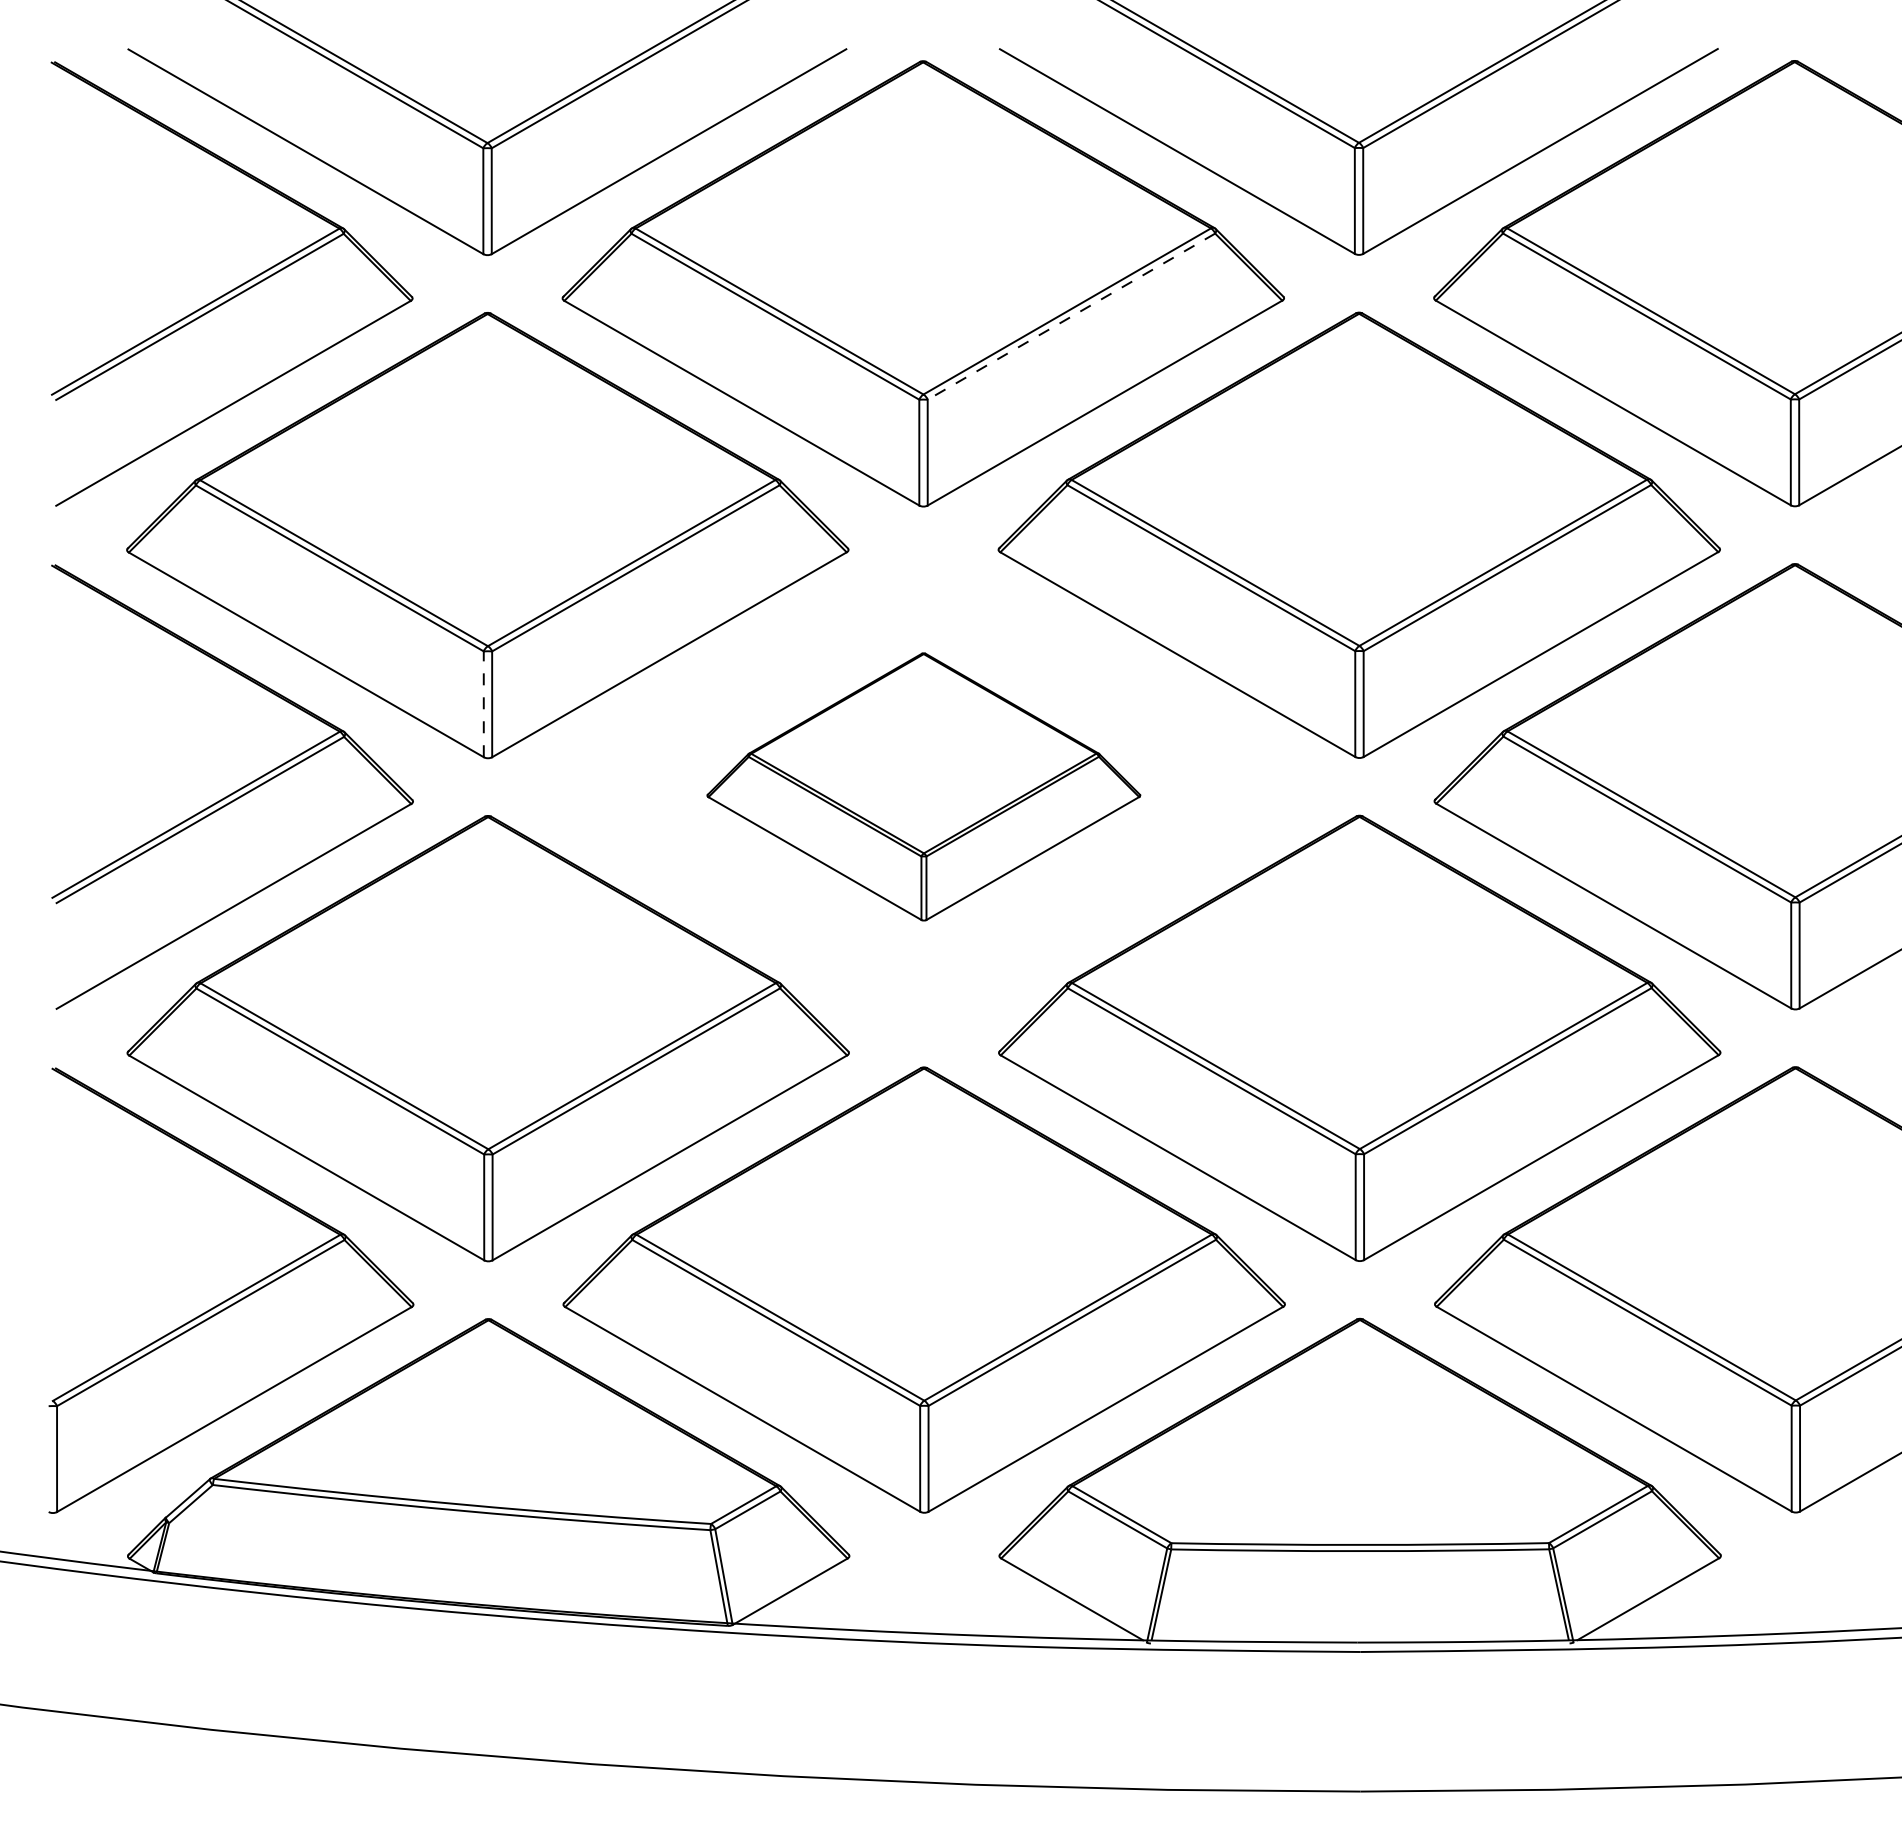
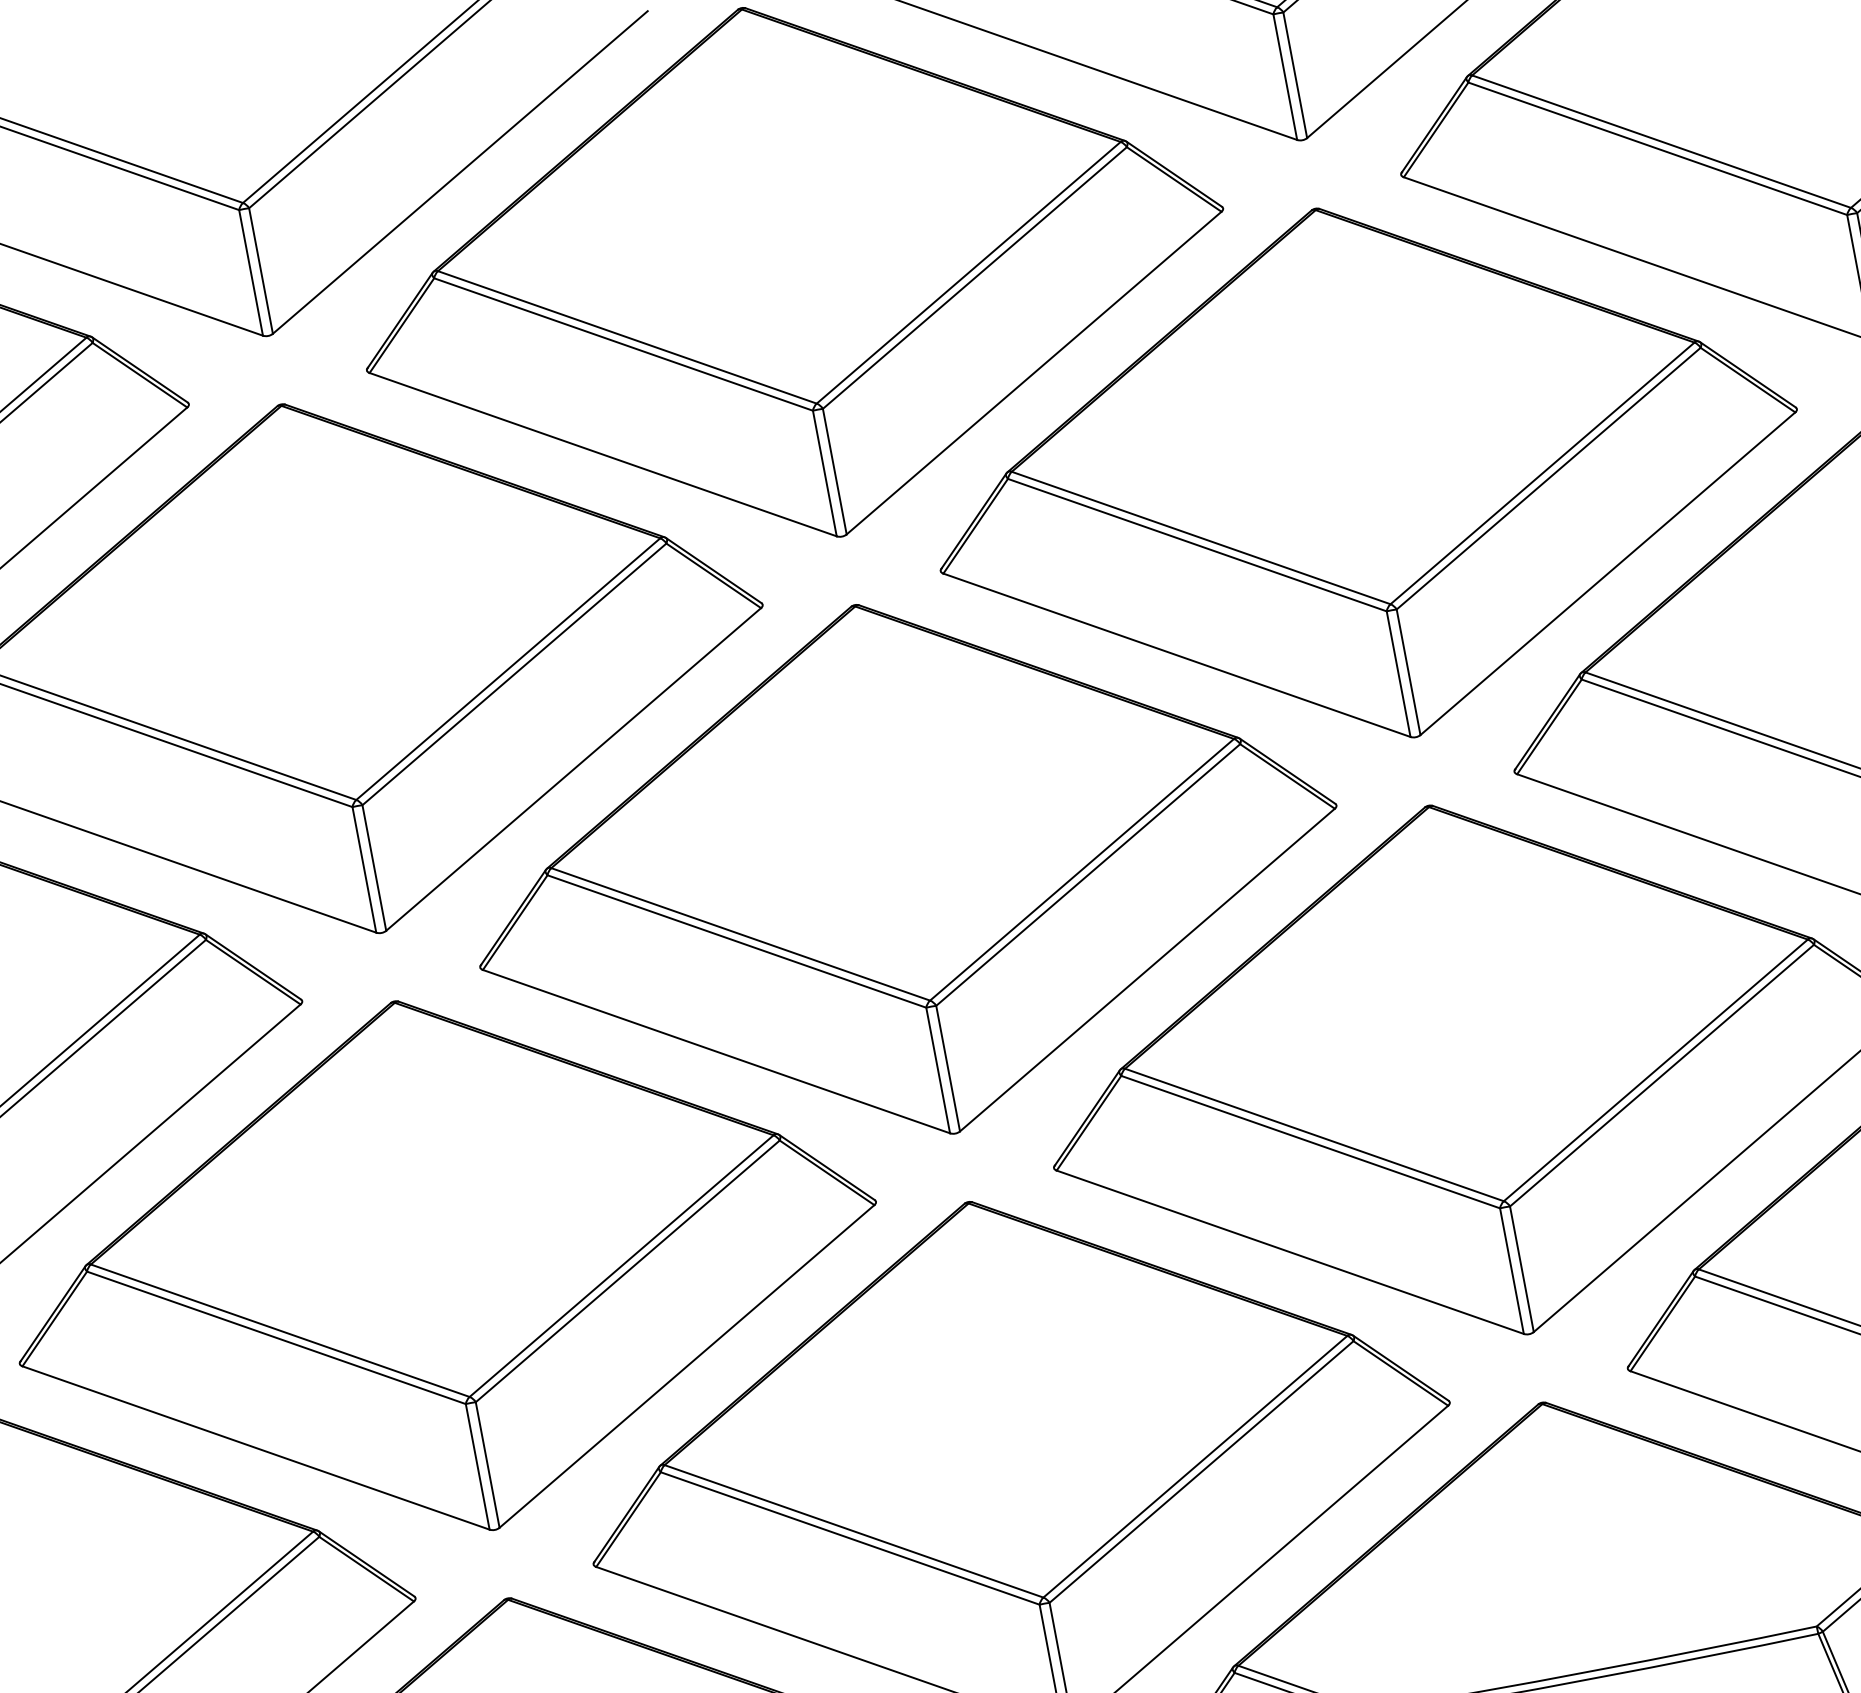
line: (1071, 316) -> (974, 277), dashed -> solid
line: (483, 704) -> (364, 870), dashed -> solid
part: (923, 786) -> (904, 868), size x1.67

